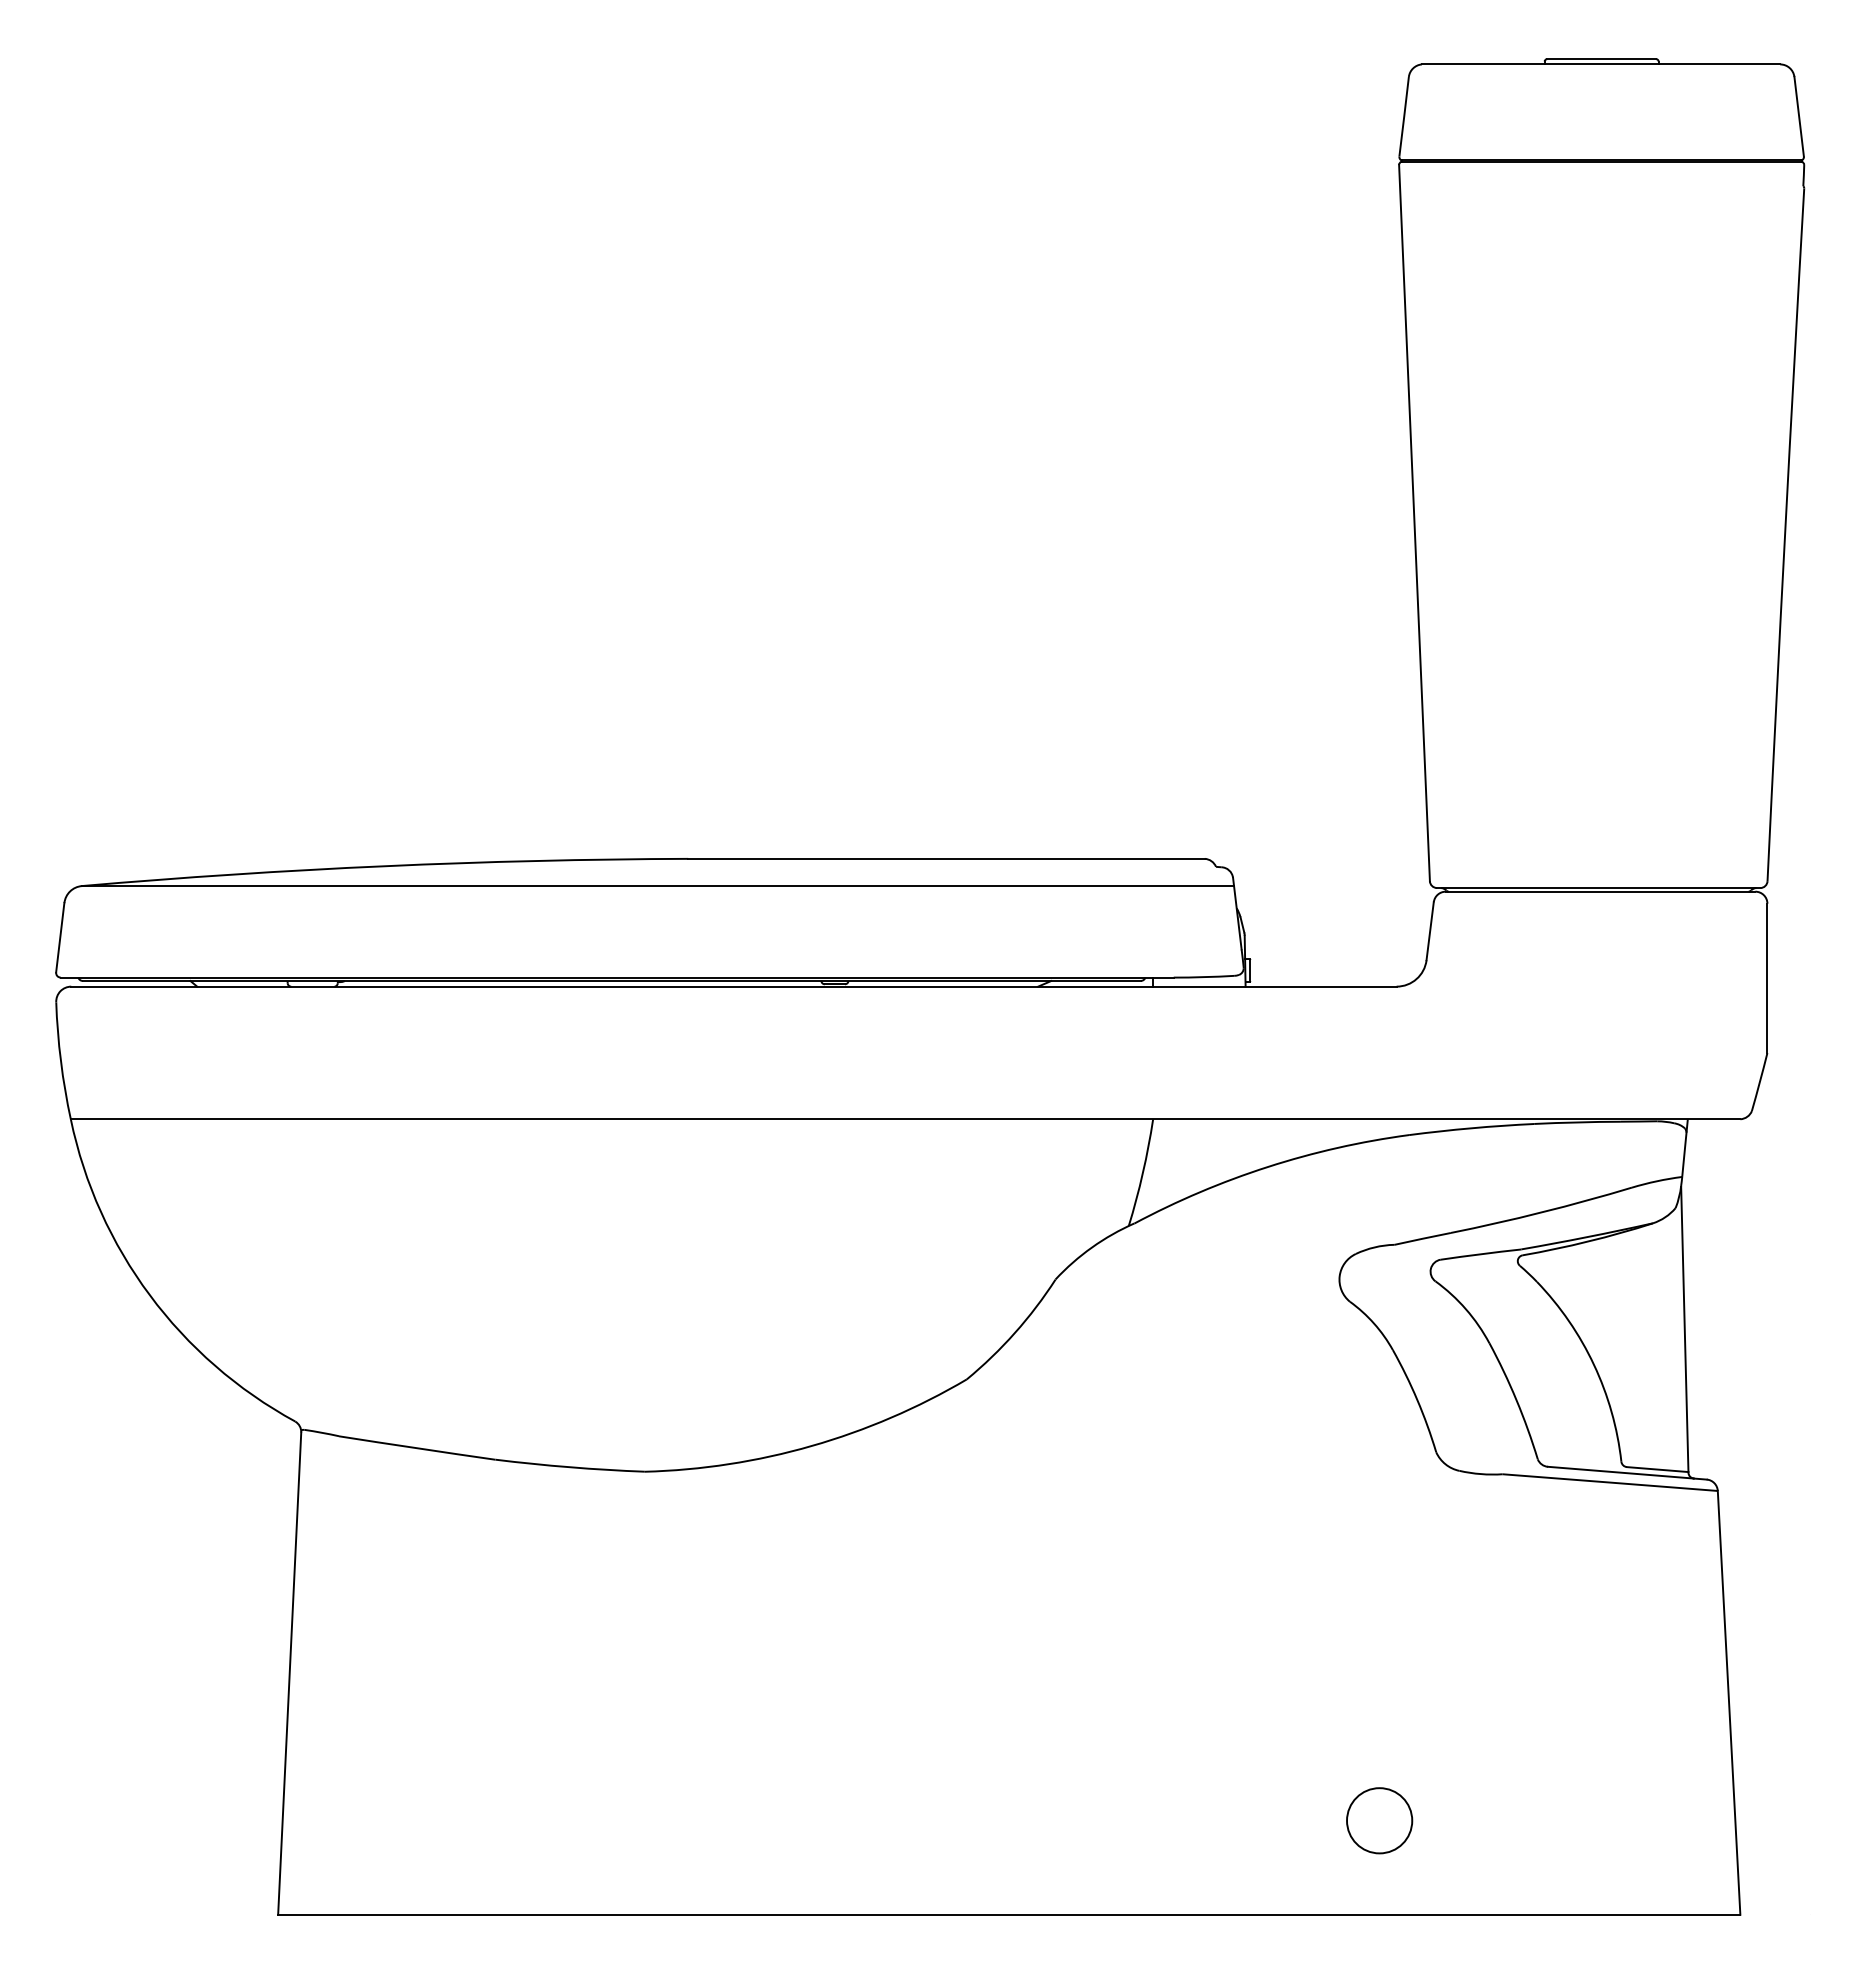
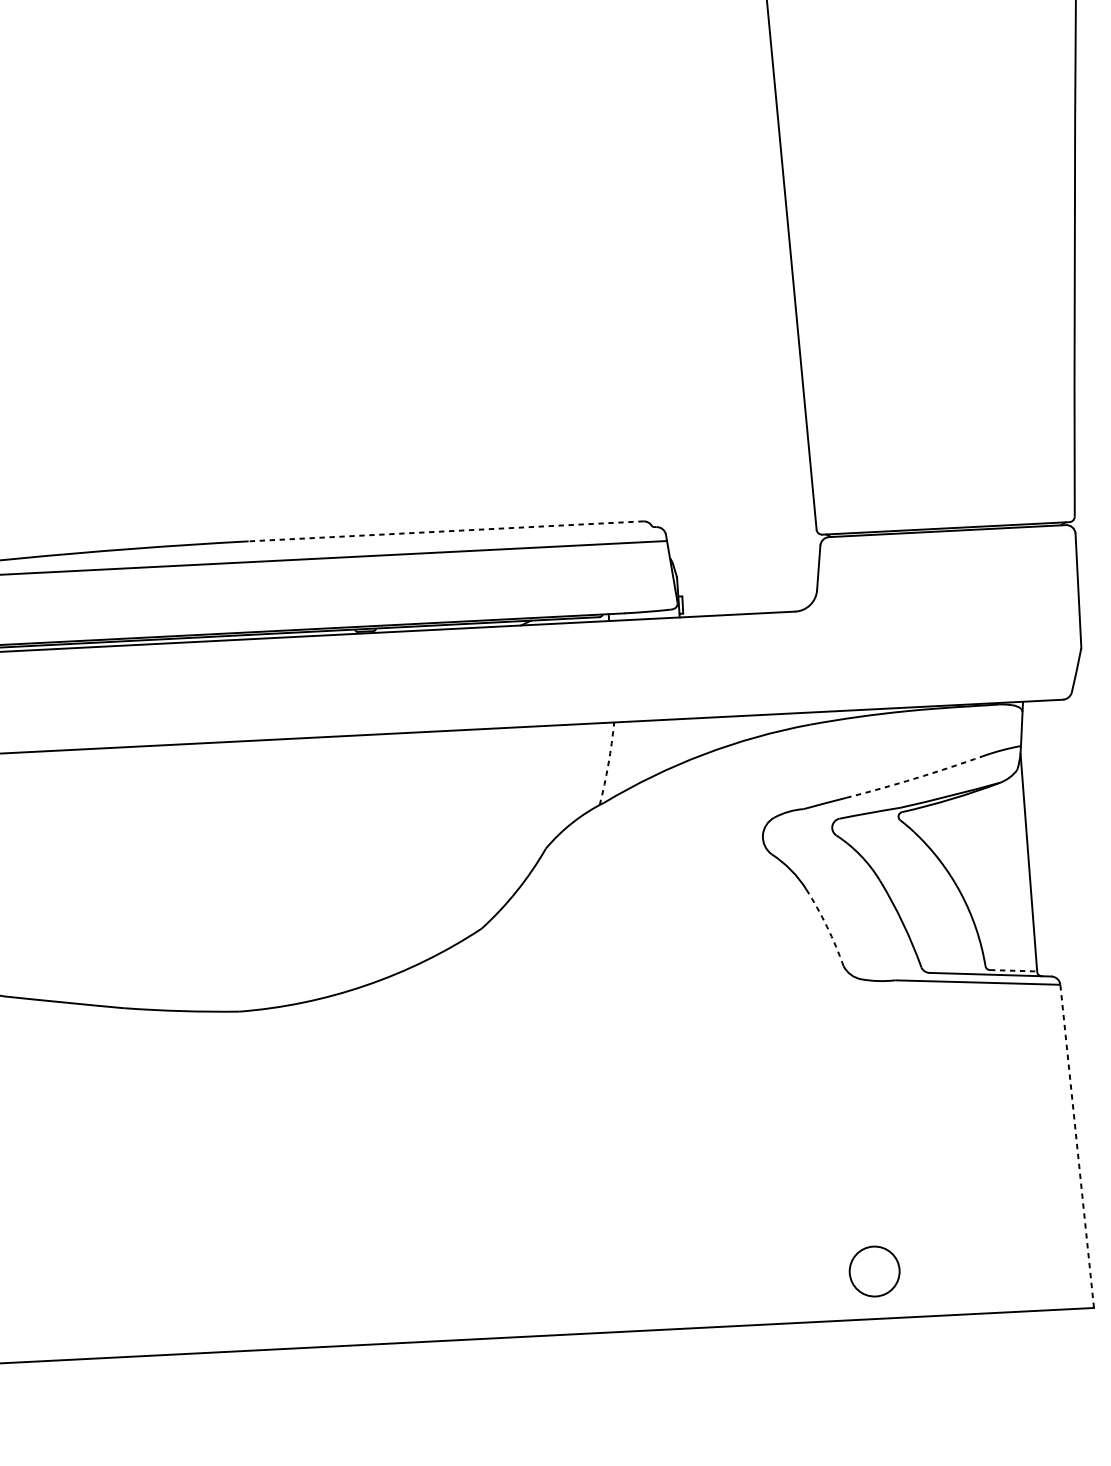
line: (946, 858) -> (446, 531), solid -> dashed
arc: (1142, 1173) -> (608, 764), solid -> dashed
arc: (1541, 1212) -> (914, 778), solid -> dashed
arc: (1417, 1400) -> (827, 927), solid -> dashed
line: (1657, 1469) -> (1013, 970), solid -> dashed
line: (1729, 1702) -> (1077, 1146), solid -> dashed
circle: (1379, 1820) -> (874, 1271), moved

